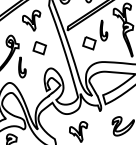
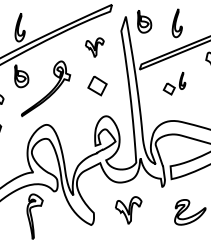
part: (32, 21) -> (94, 47), size x0.7
part: (94, 35) -> (174, 83), size x0.6
part: (21, 66) -> (67, 106), removed

